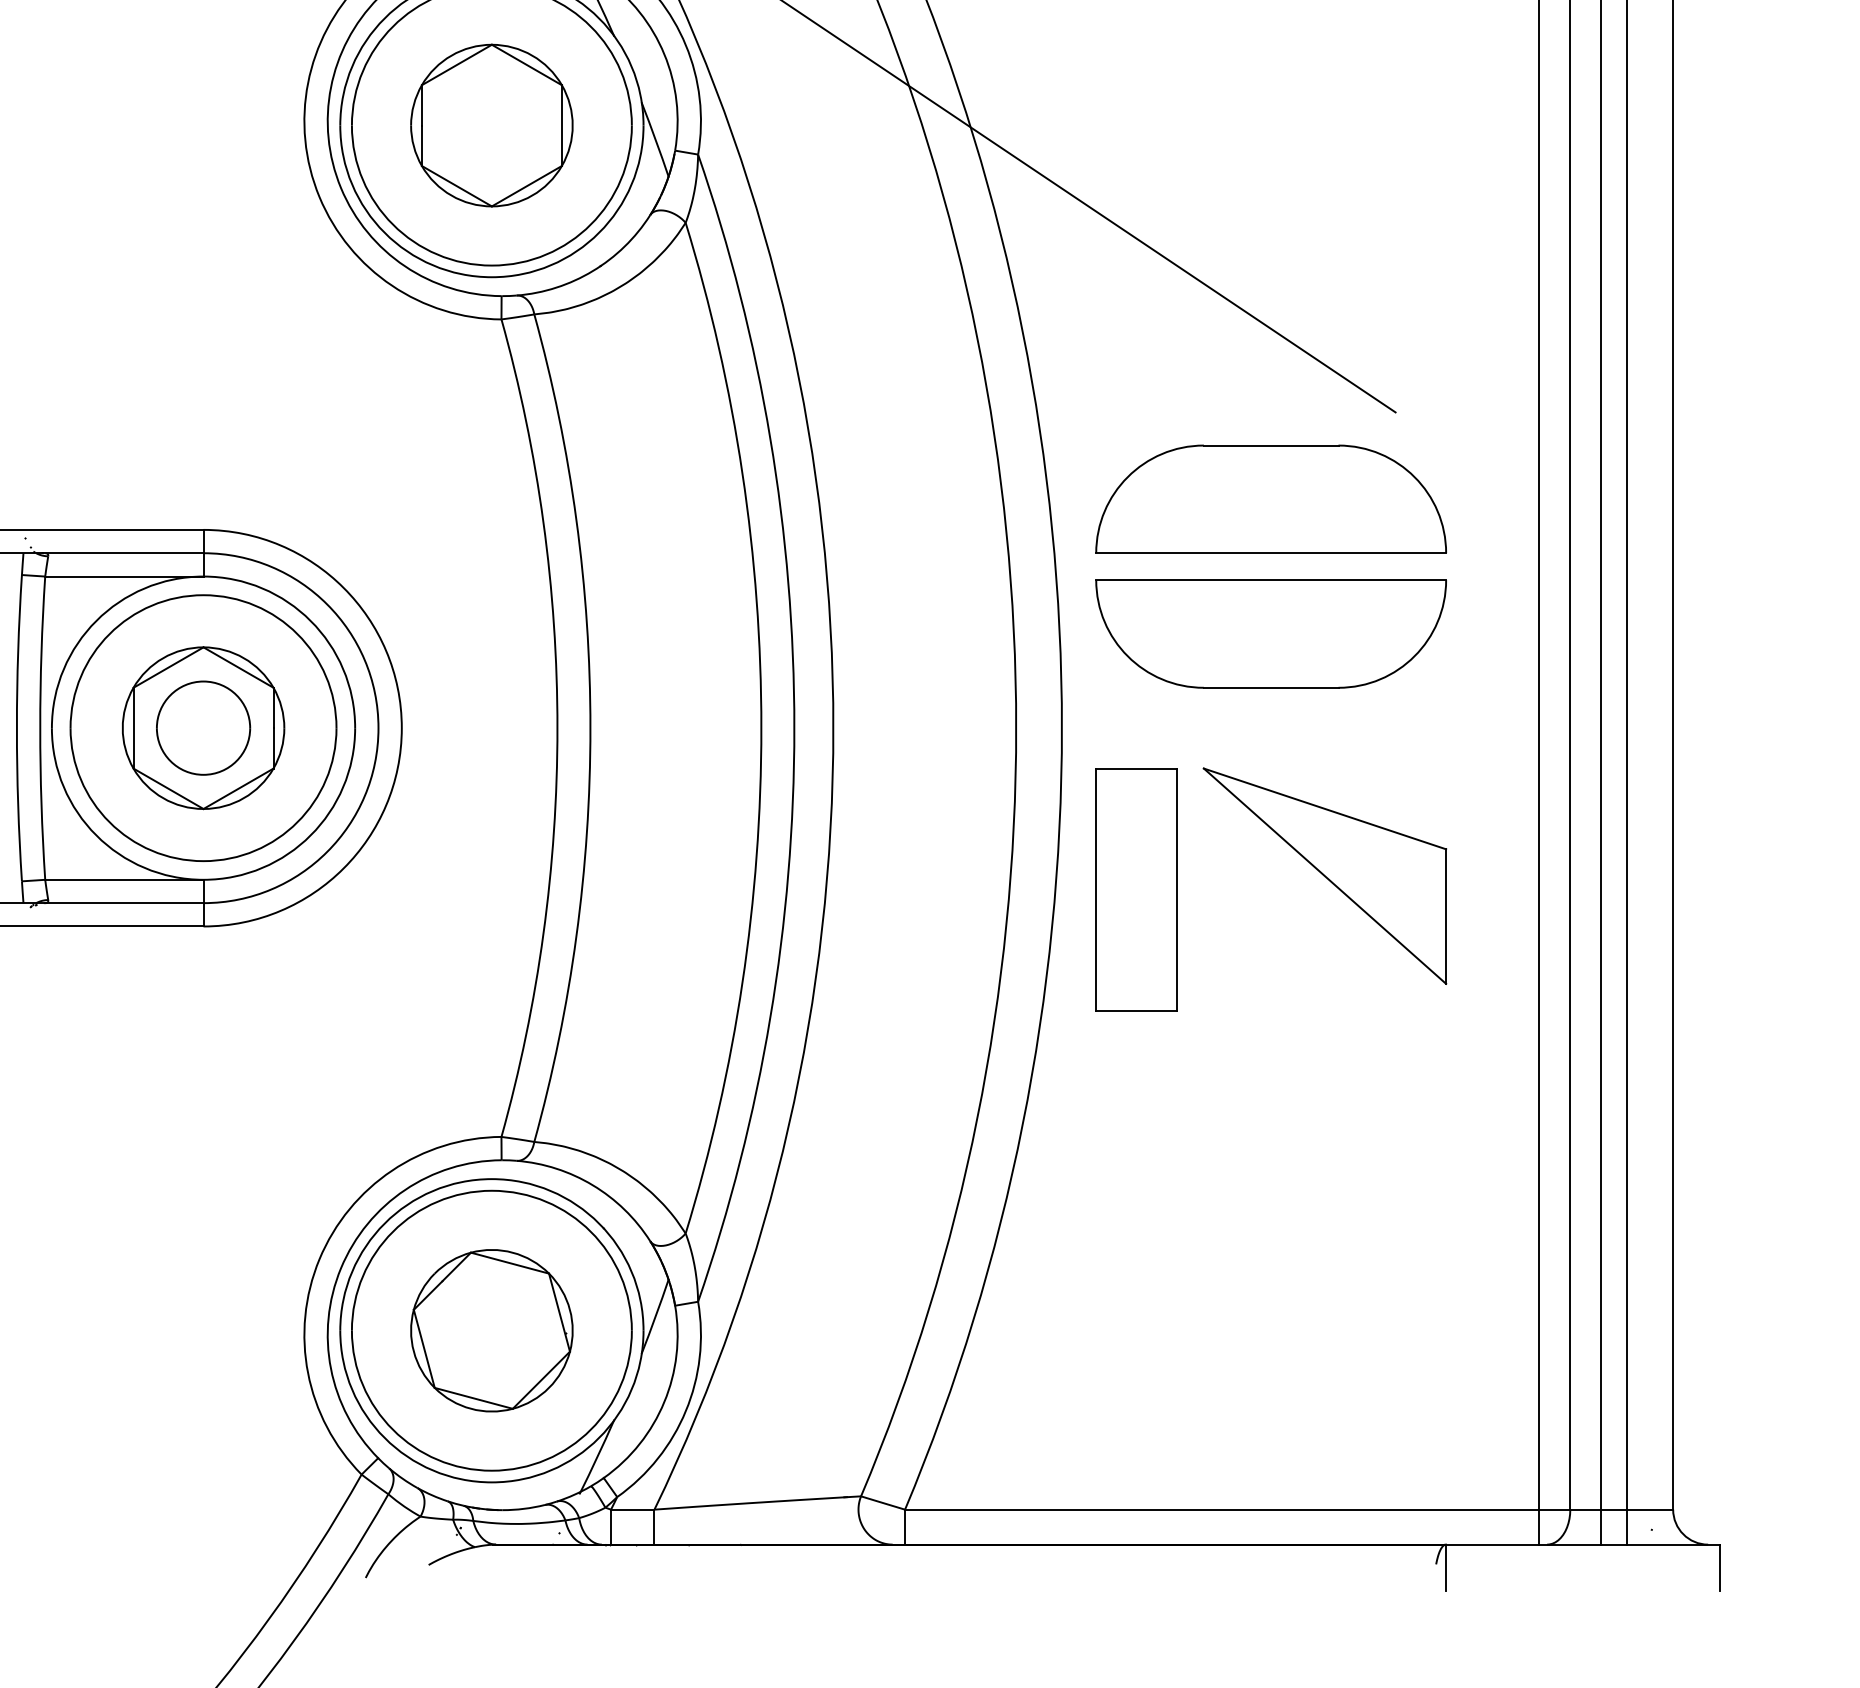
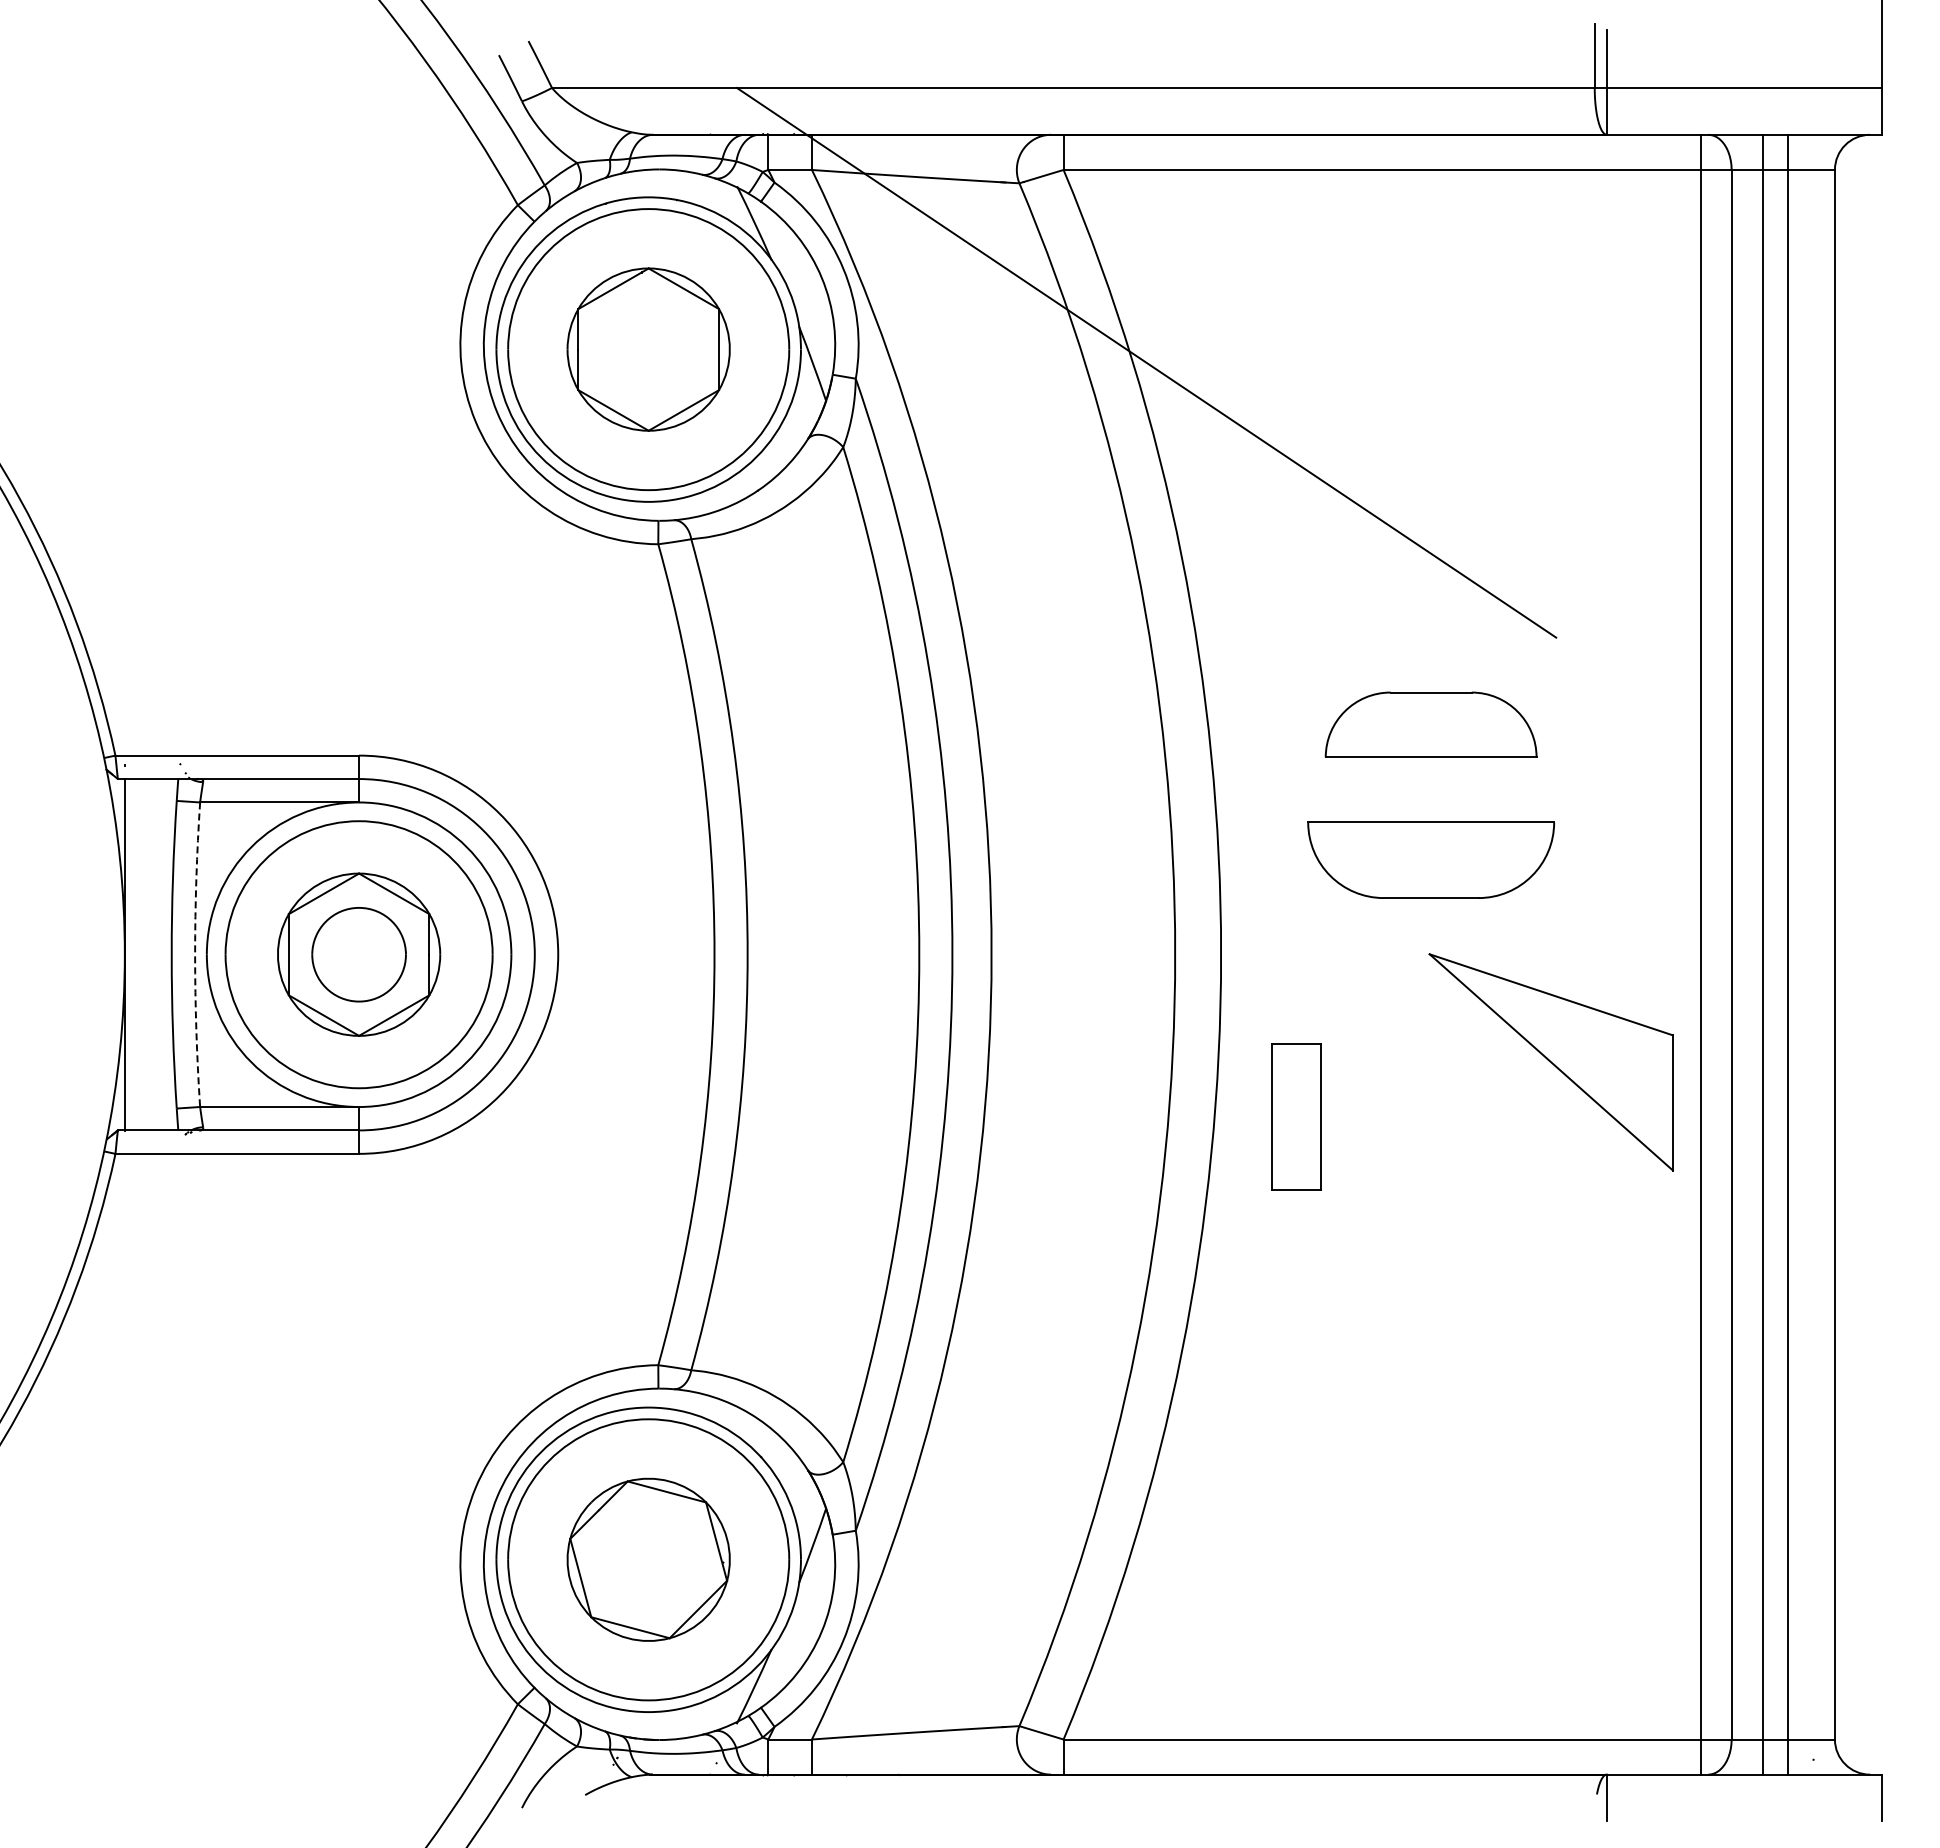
part: (1270, 498) -> (1430, 724), size x0.6
part: (1270, 634) -> (1430, 860), size x0.7
arc: (40, 727) -> (195, 954), solid -> dashed
part: (1324, 876) -> (1550, 1062), moved
part: (1136, 889) -> (1296, 1116), size x0.6

